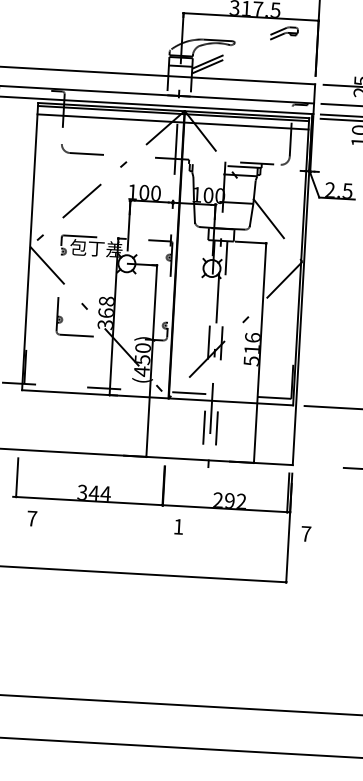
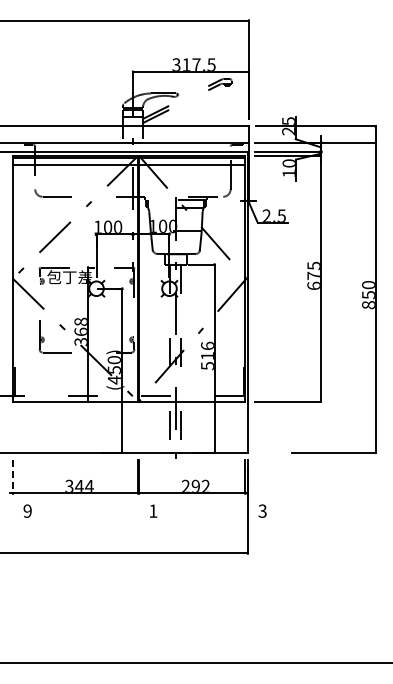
line: (16, 477) -> (12, 476), solid -> dashed
text: (31, 517) -> (27, 510), 7 -> 9
text: (306, 533) -> (262, 510), 7 -> 3

